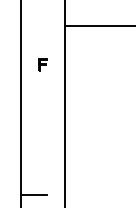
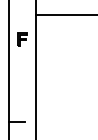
part: (42, 64) -> (22, 39), size x1.67

